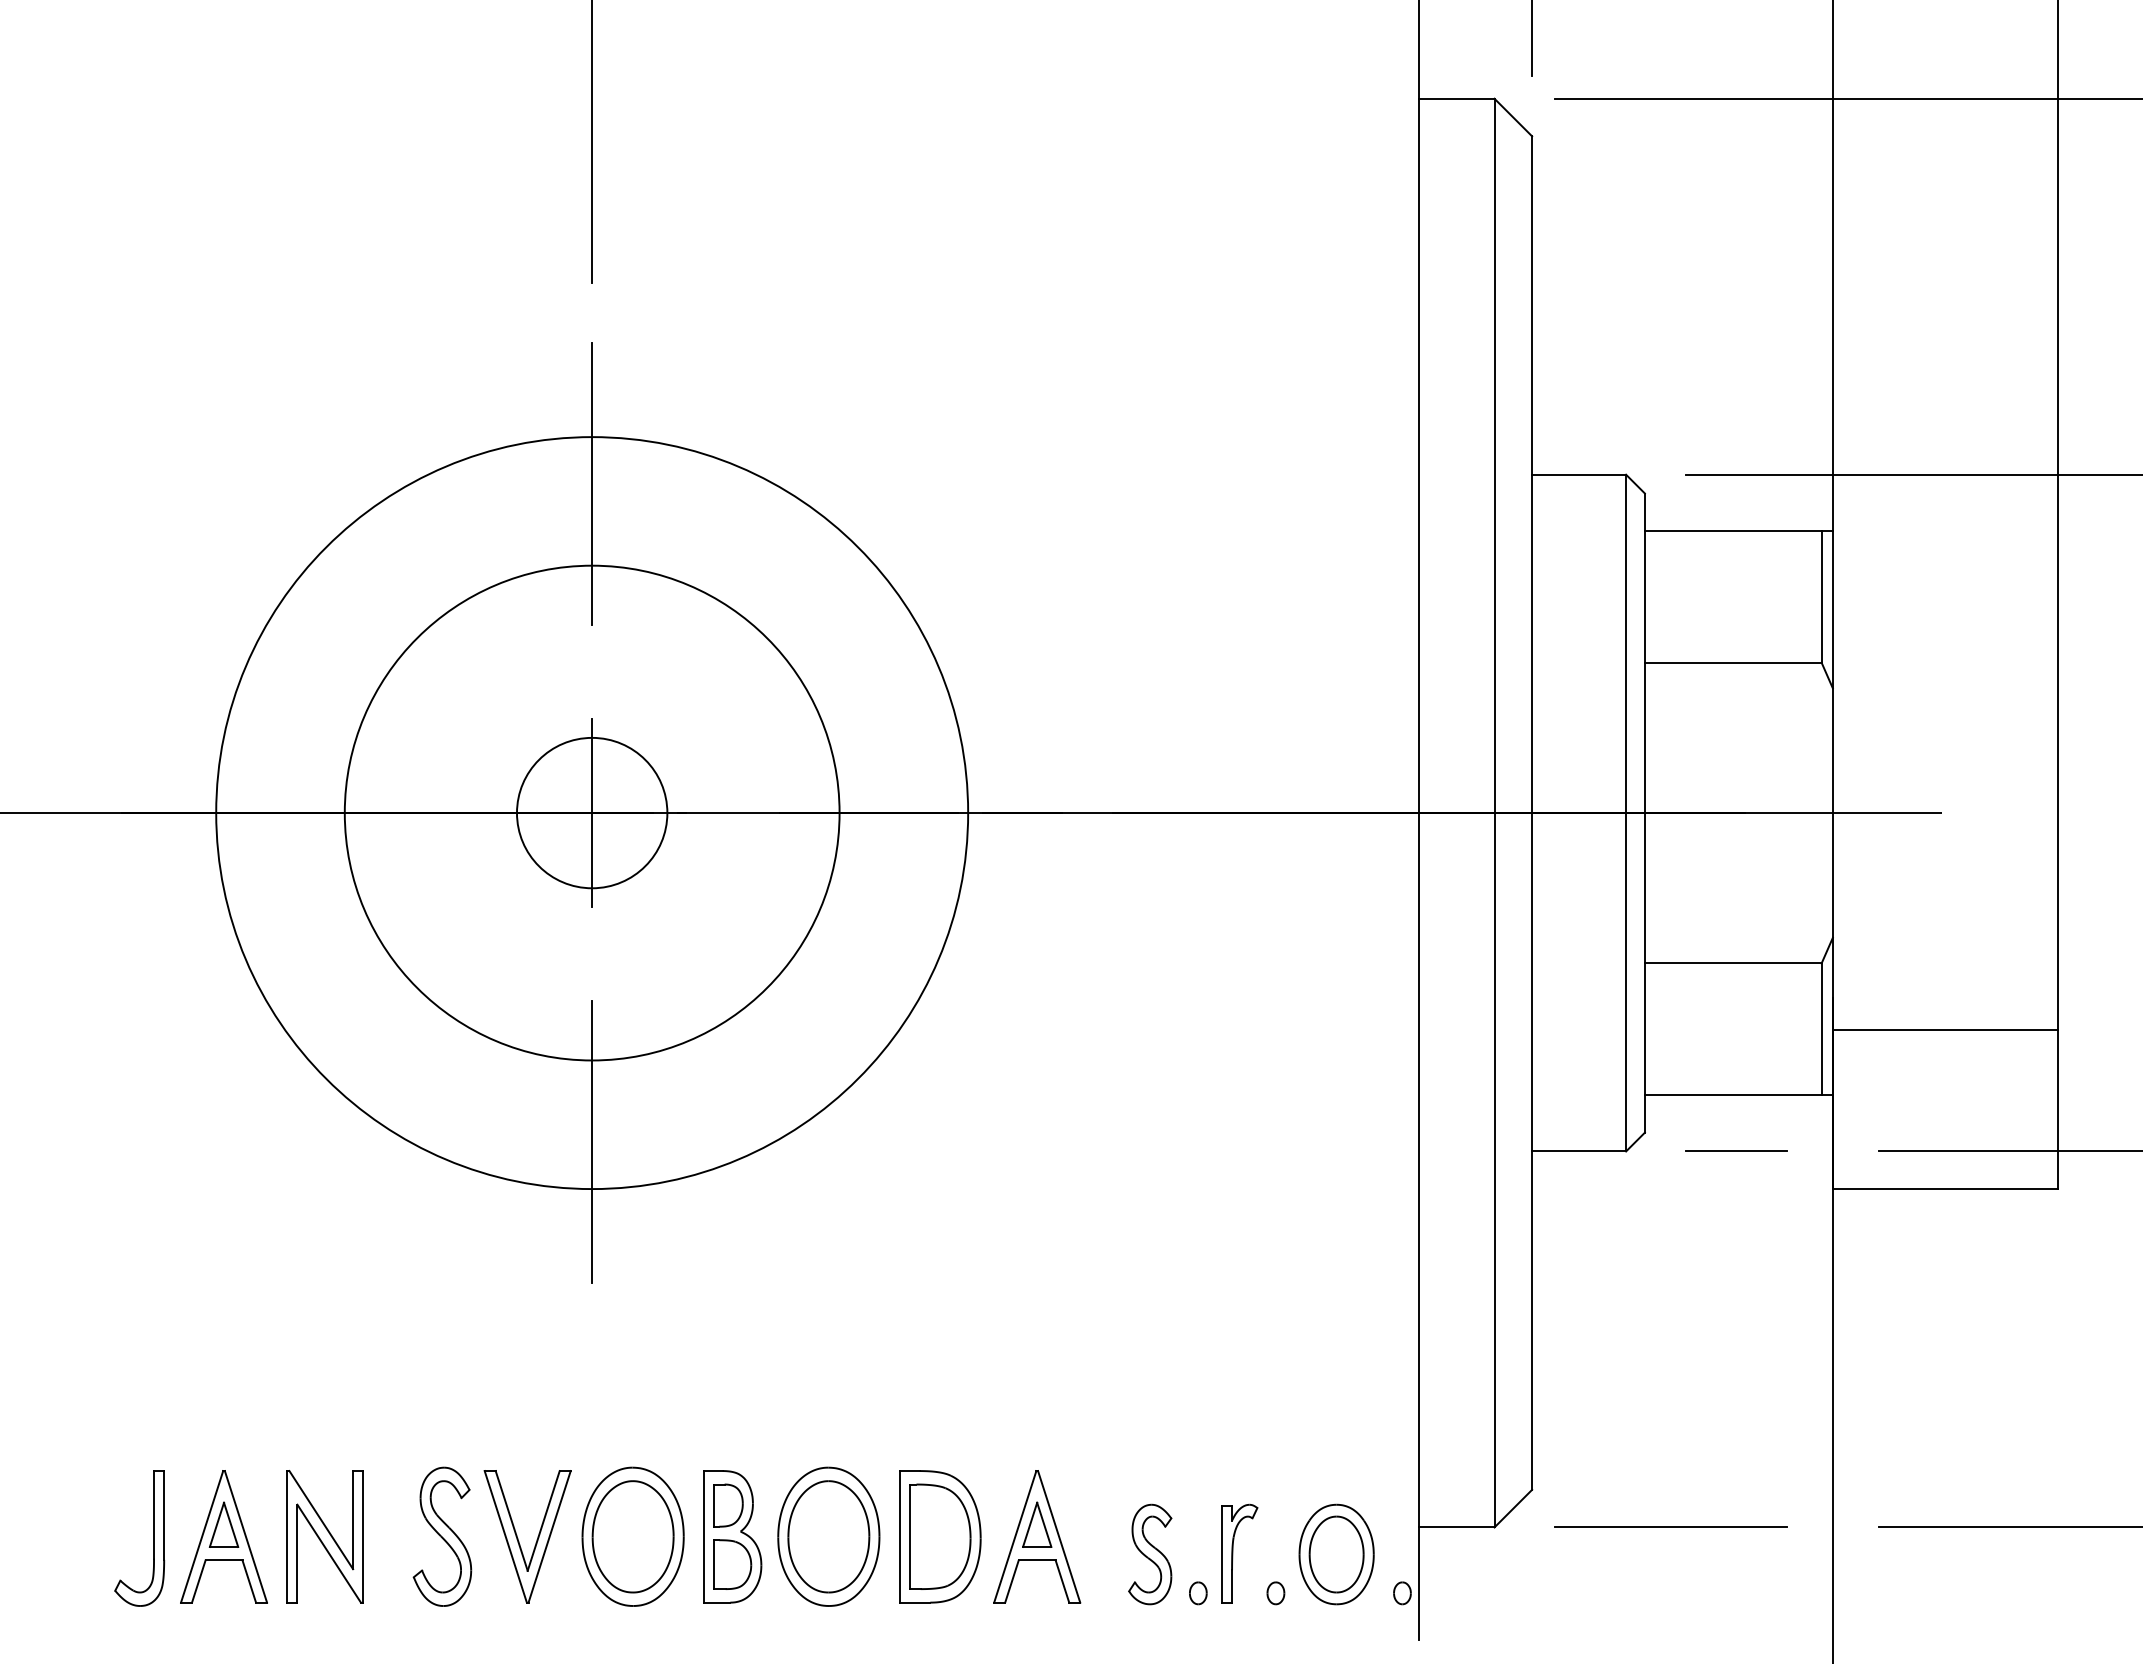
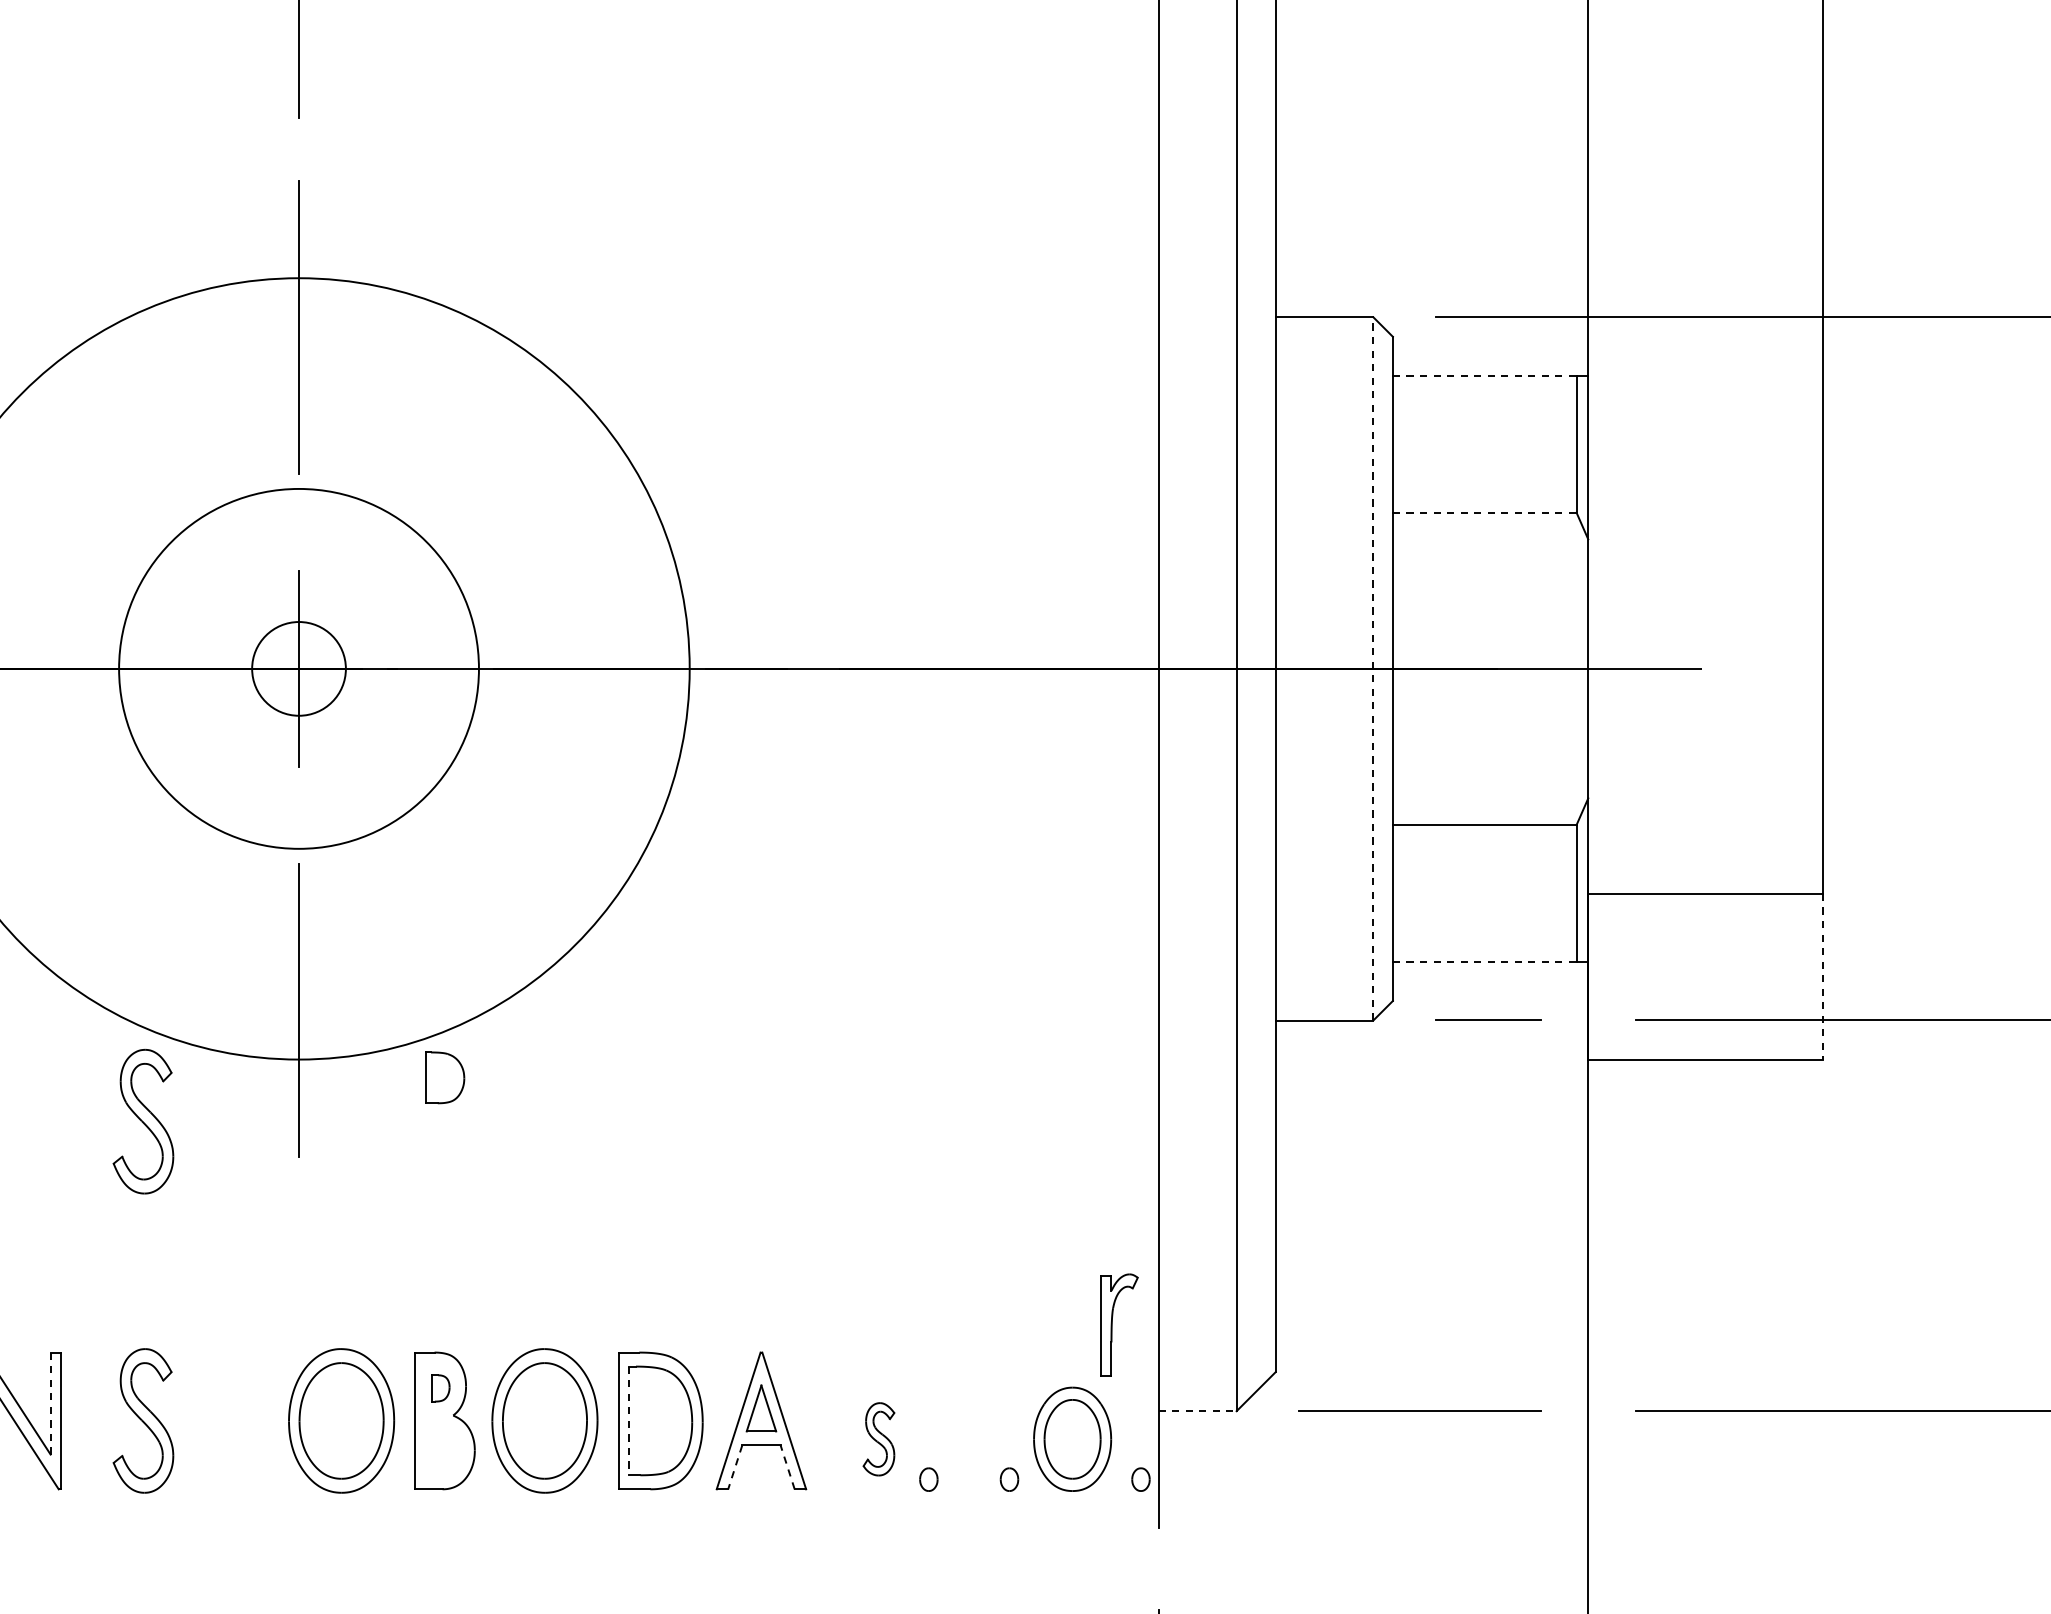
line: (1733, 531) -> (1484, 376), solid -> dashed
line: (1733, 662) -> (1484, 512), solid -> dashed
circle: (591, 812) -> (298, 668), size x0.7
circle: (592, 812) -> (299, 668), size x0.6
line: (1626, 812) -> (1373, 668), solid -> dashed
line: (1733, 1095) -> (1484, 962), solid -> dashed
line: (2058, 1109) -> (1822, 976), solid -> dashed
part: (442, 1248) -> (143, 1121), added
part: (728, 1505) -> (440, 1388), size x0.6
line: (353, 1519) -> (51, 1402), solid -> dashed
line: (1456, 1527) -> (1197, 1411), solid -> dashed
line: (909, 1537) -> (628, 1421), solid -> dashed
part: (518, 1538) -> (222, 1422), removed
part: (1239, 1553) -> (1119, 1325), moved
part: (1150, 1554) -> (879, 1439), size x0.7
part: (732, 1564) -> (444, 1077), moved
line: (1062, 1581) -> (787, 1467), solid -> dashed
line: (1011, 1582) -> (734, 1468), solid -> dashed

